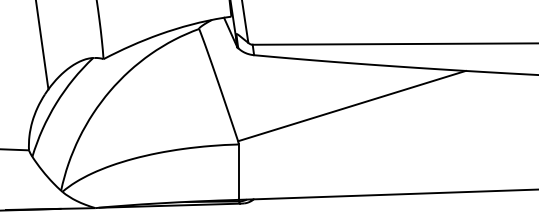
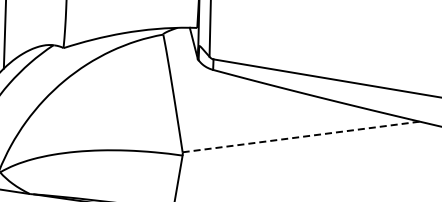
line: (352, 105) -> (301, 136), solid -> dashed

